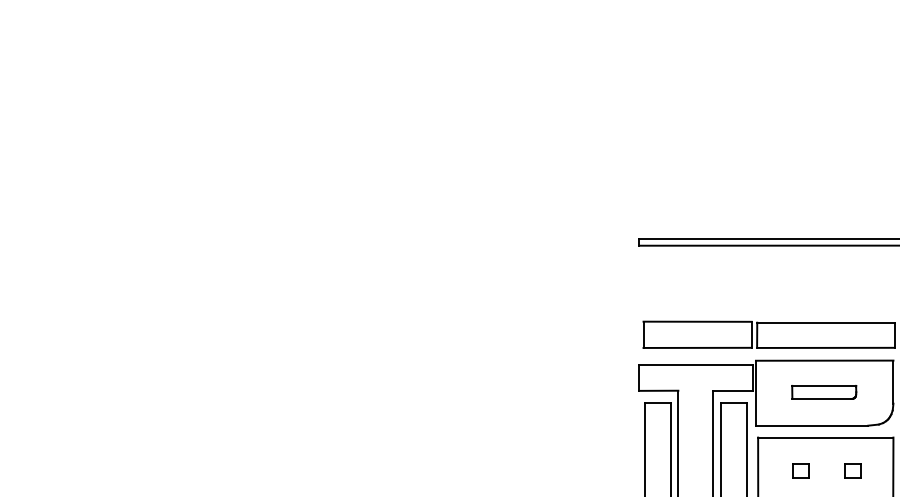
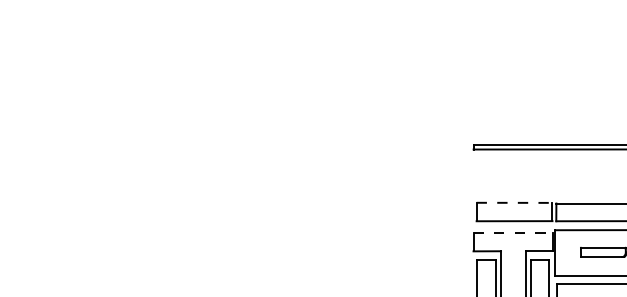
line: (698, 321) -> (515, 202), solid -> dashed
line: (695, 364) -> (513, 232), solid -> dashed

